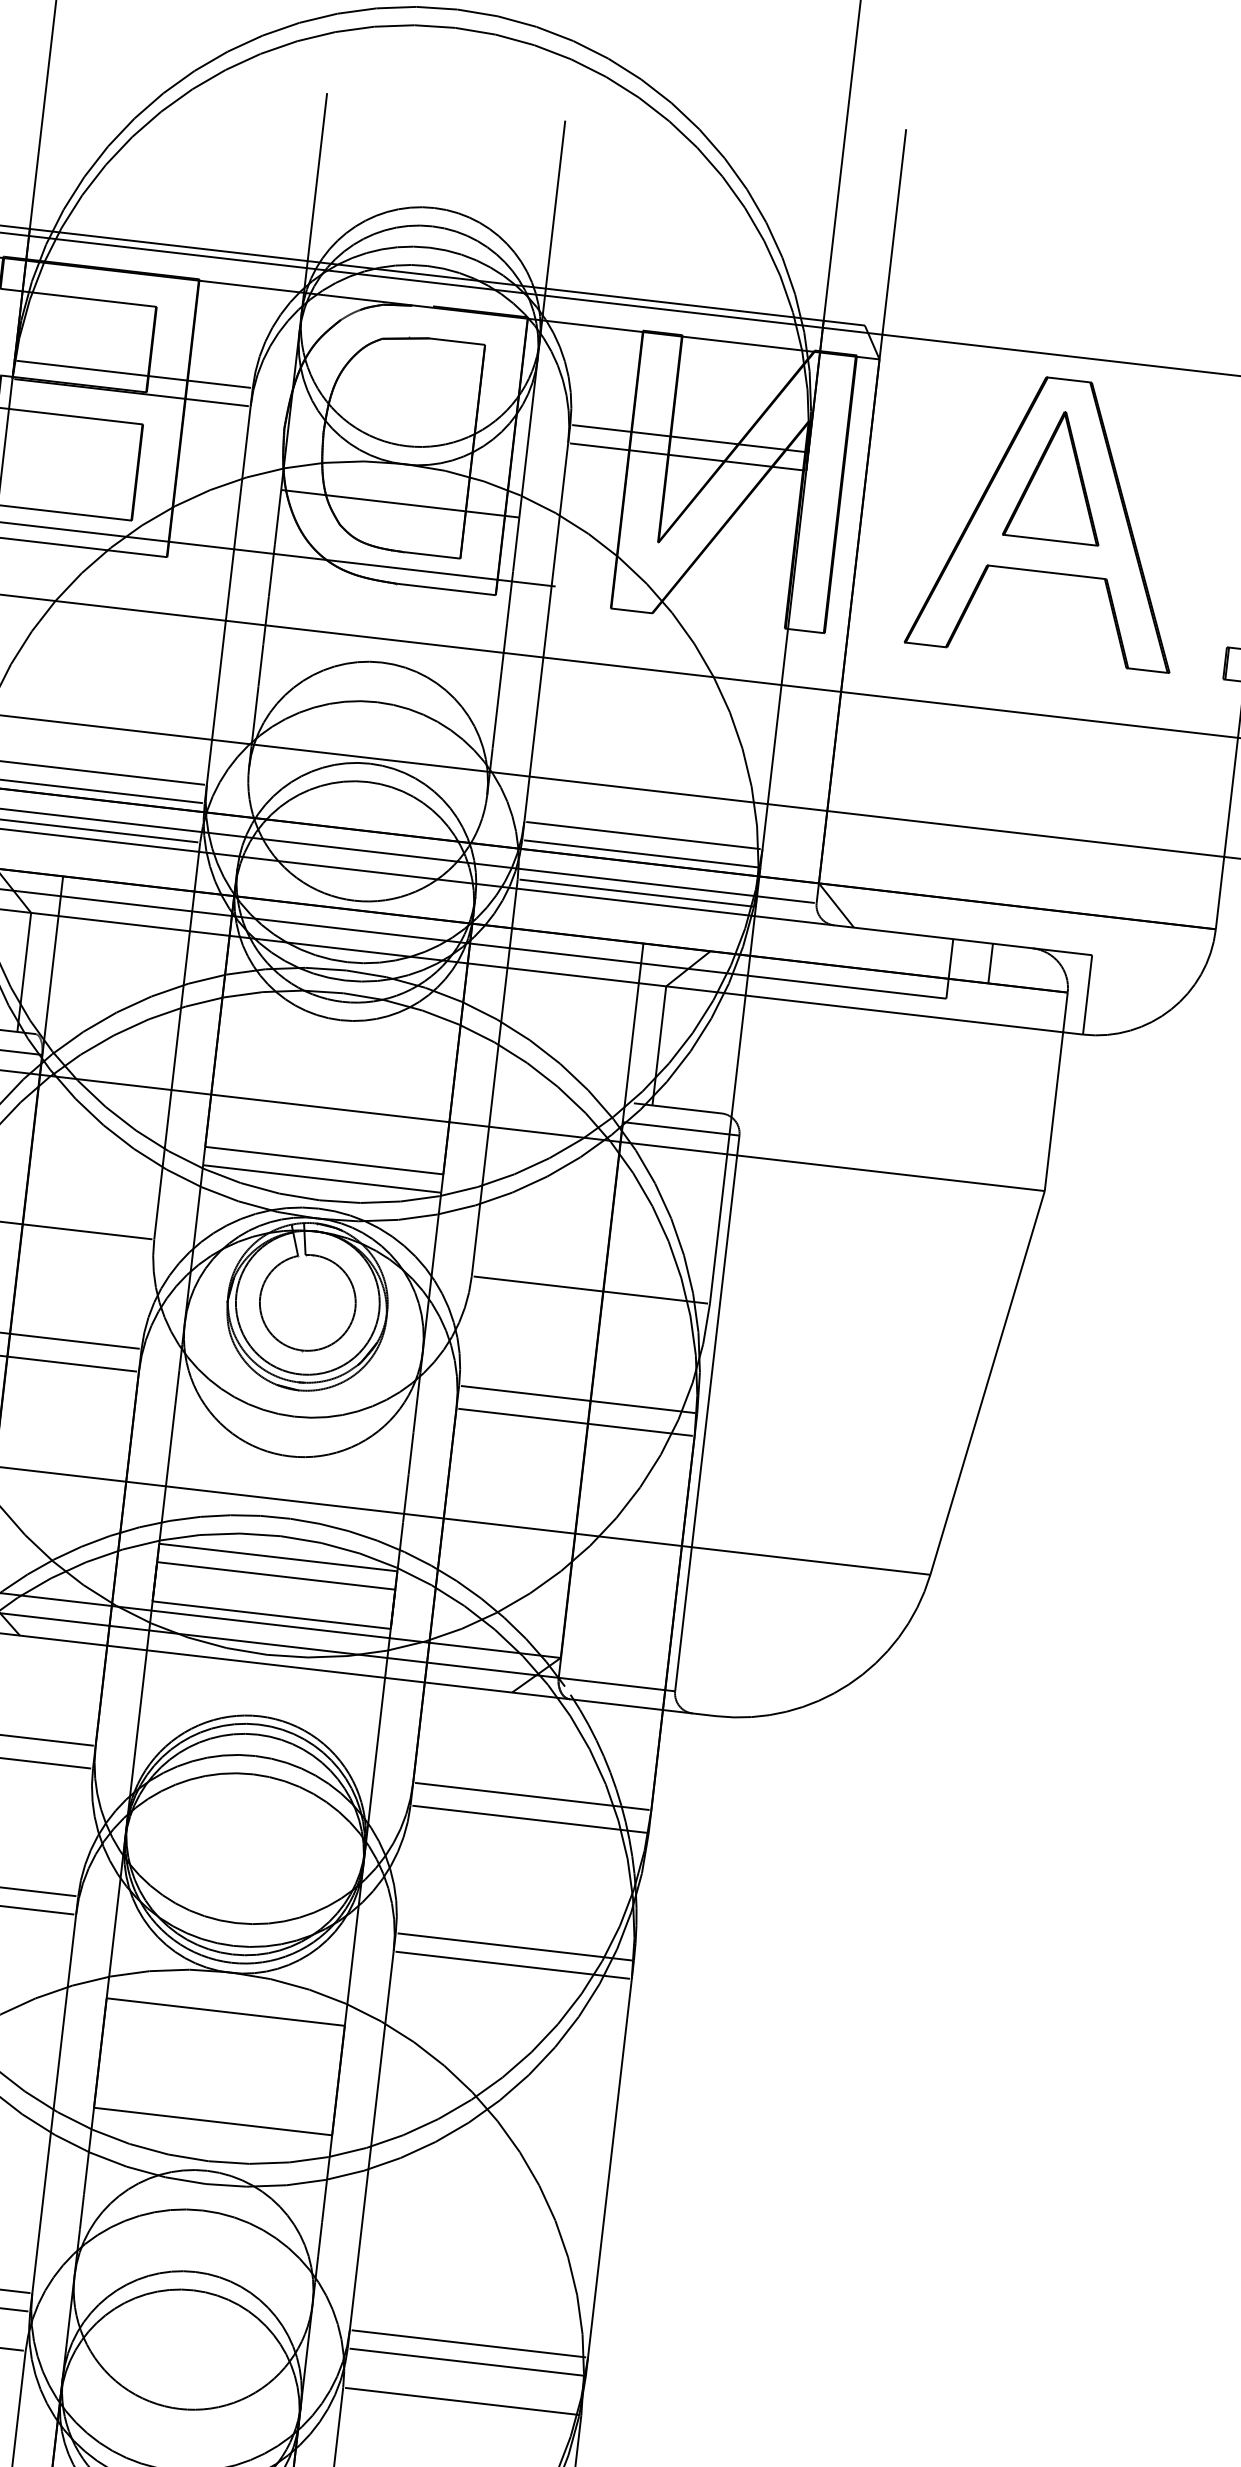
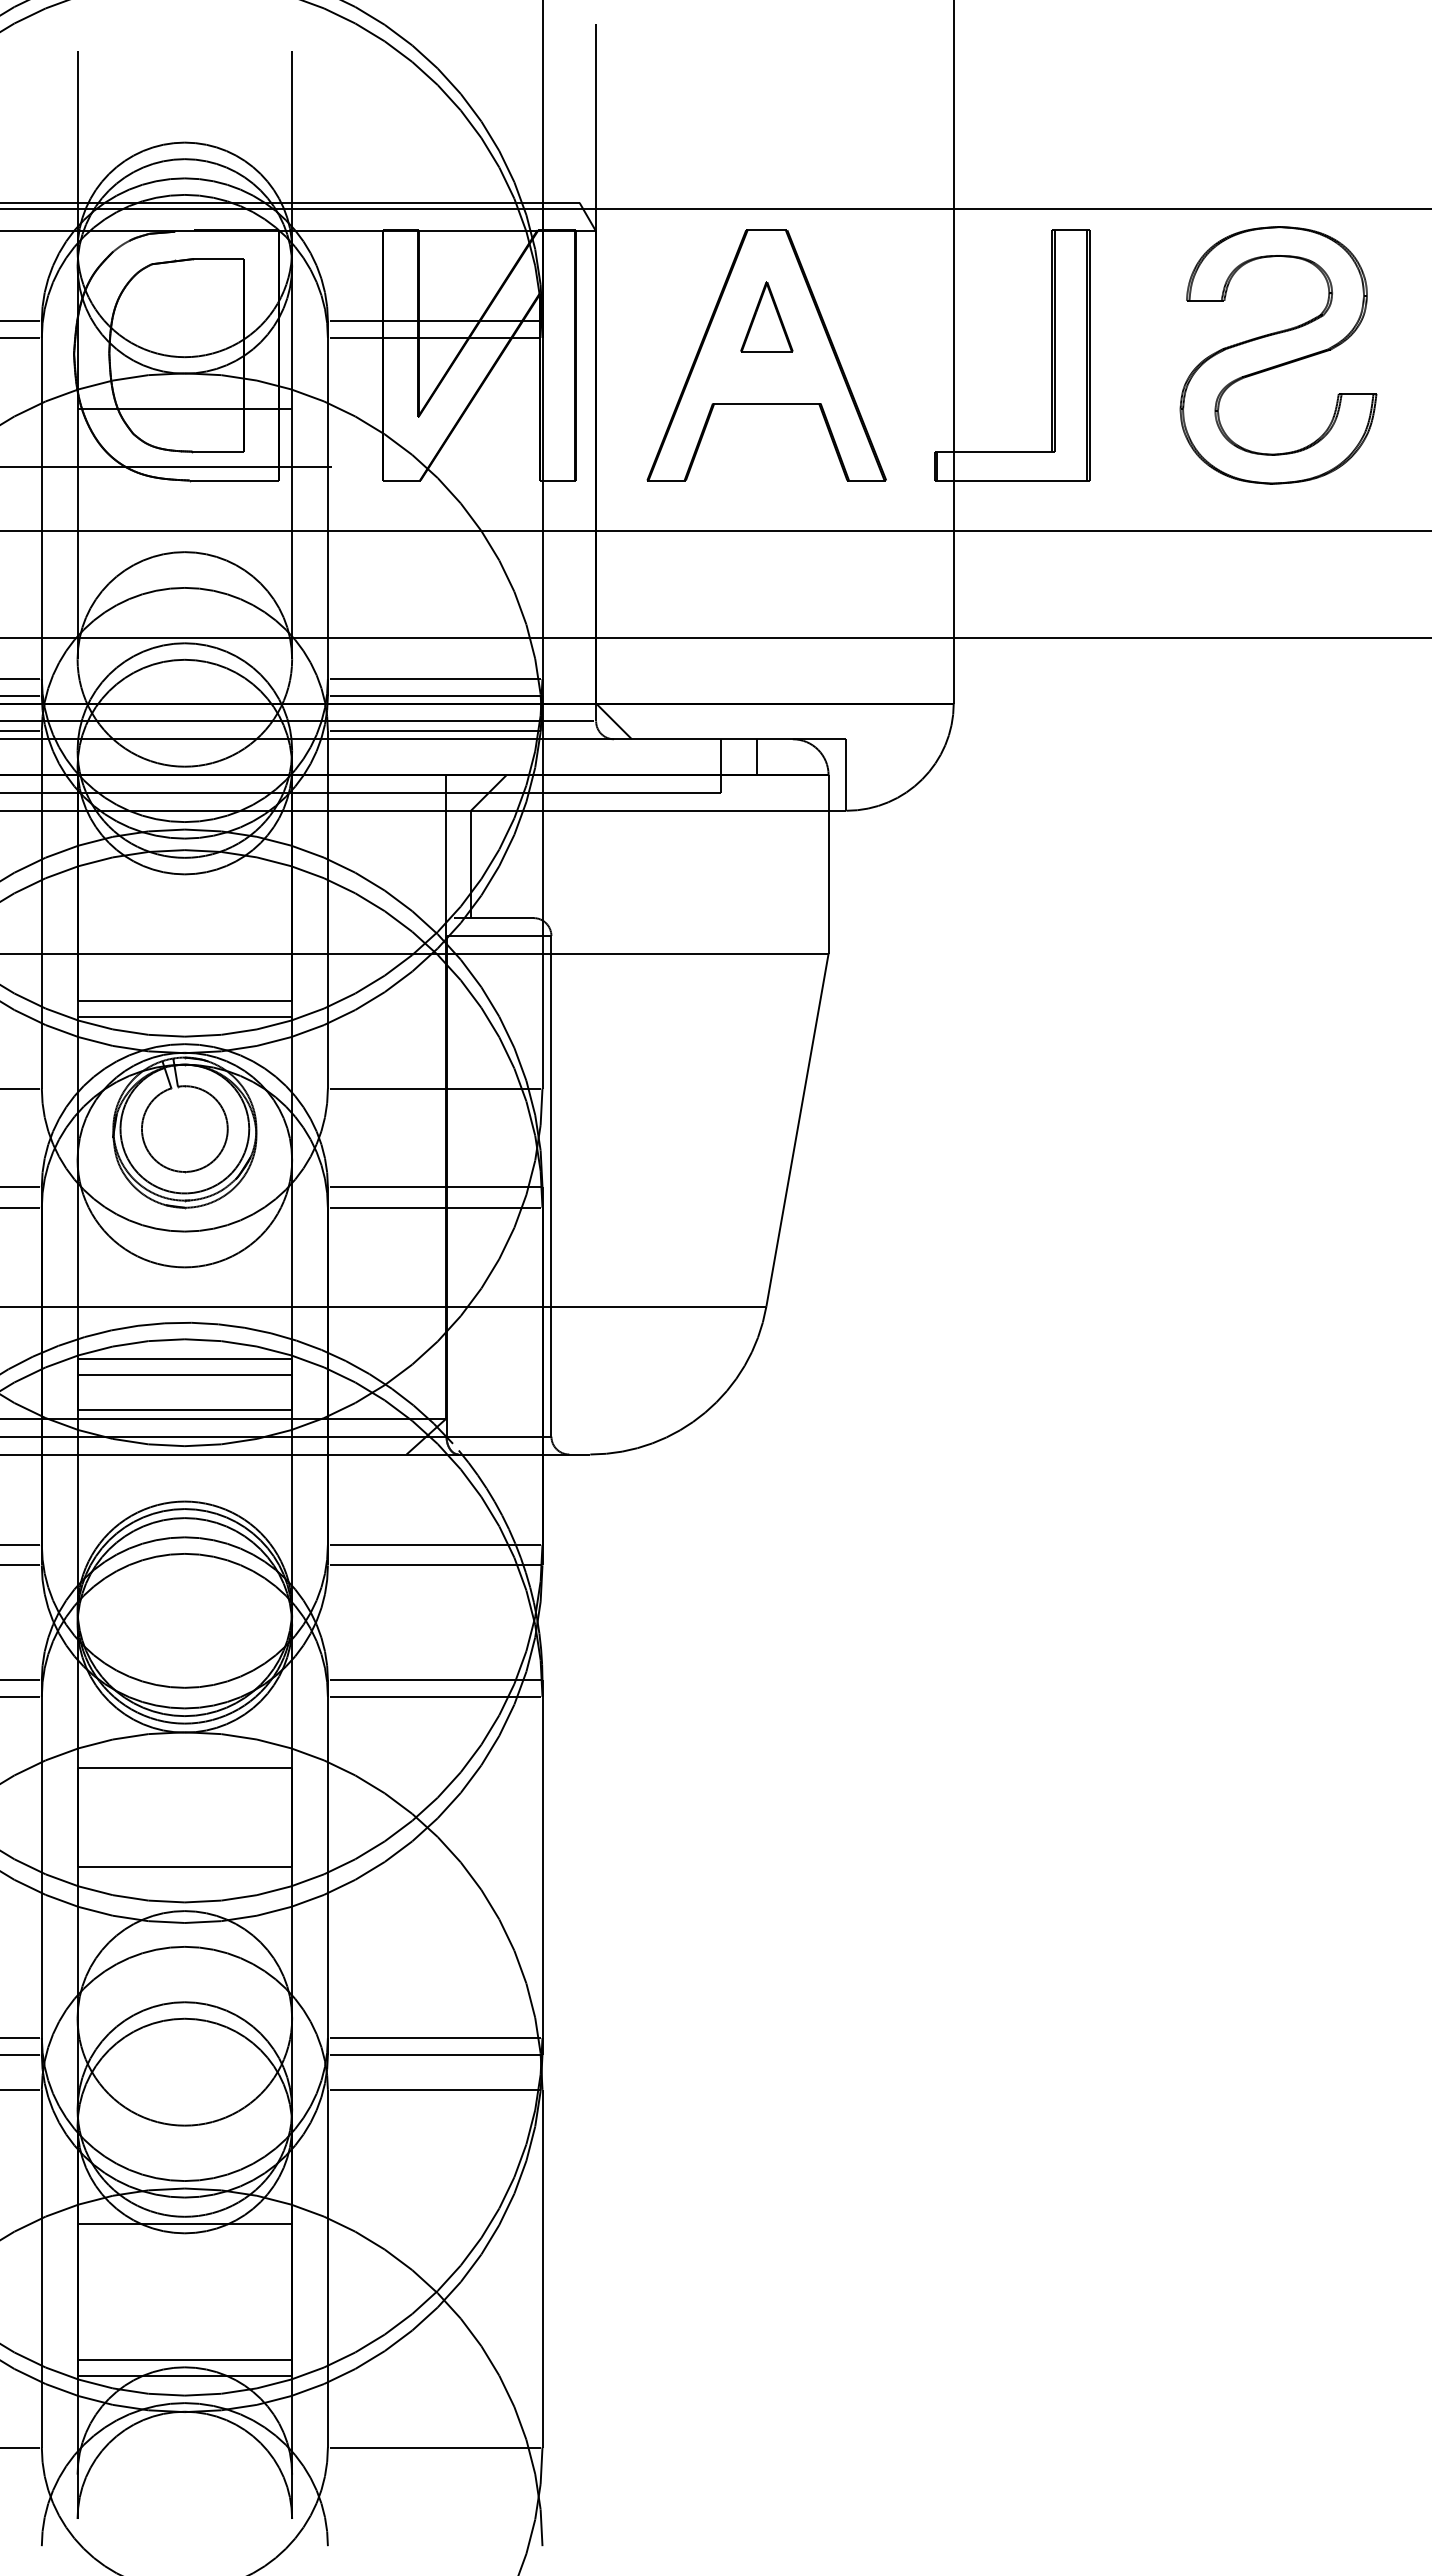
part: (1057, 475) -> (766, 316), size x0.6

